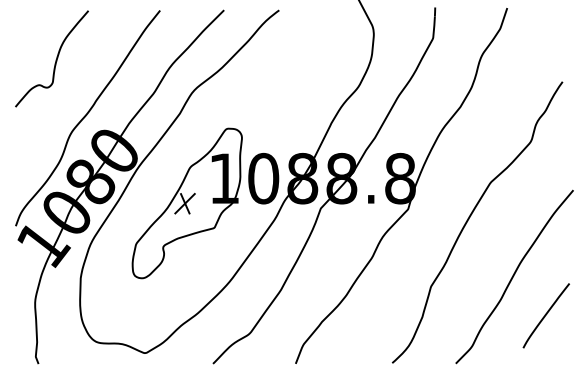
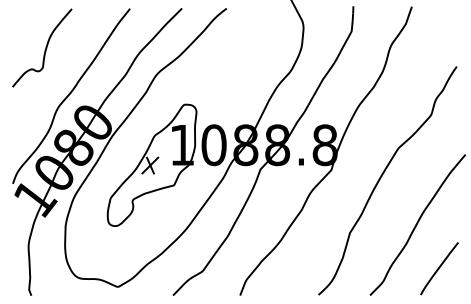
curve: (545, 315) -> (438, 268), moved

